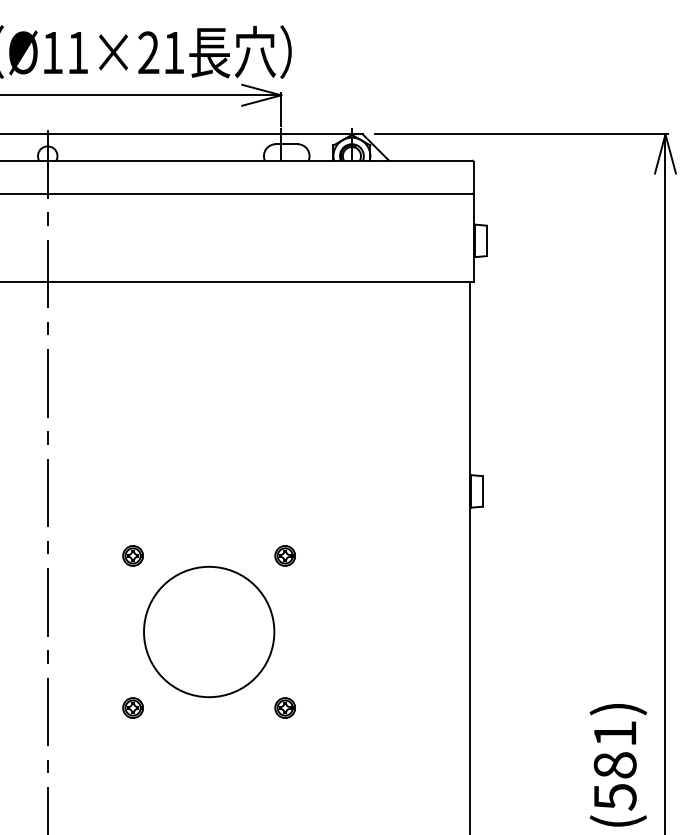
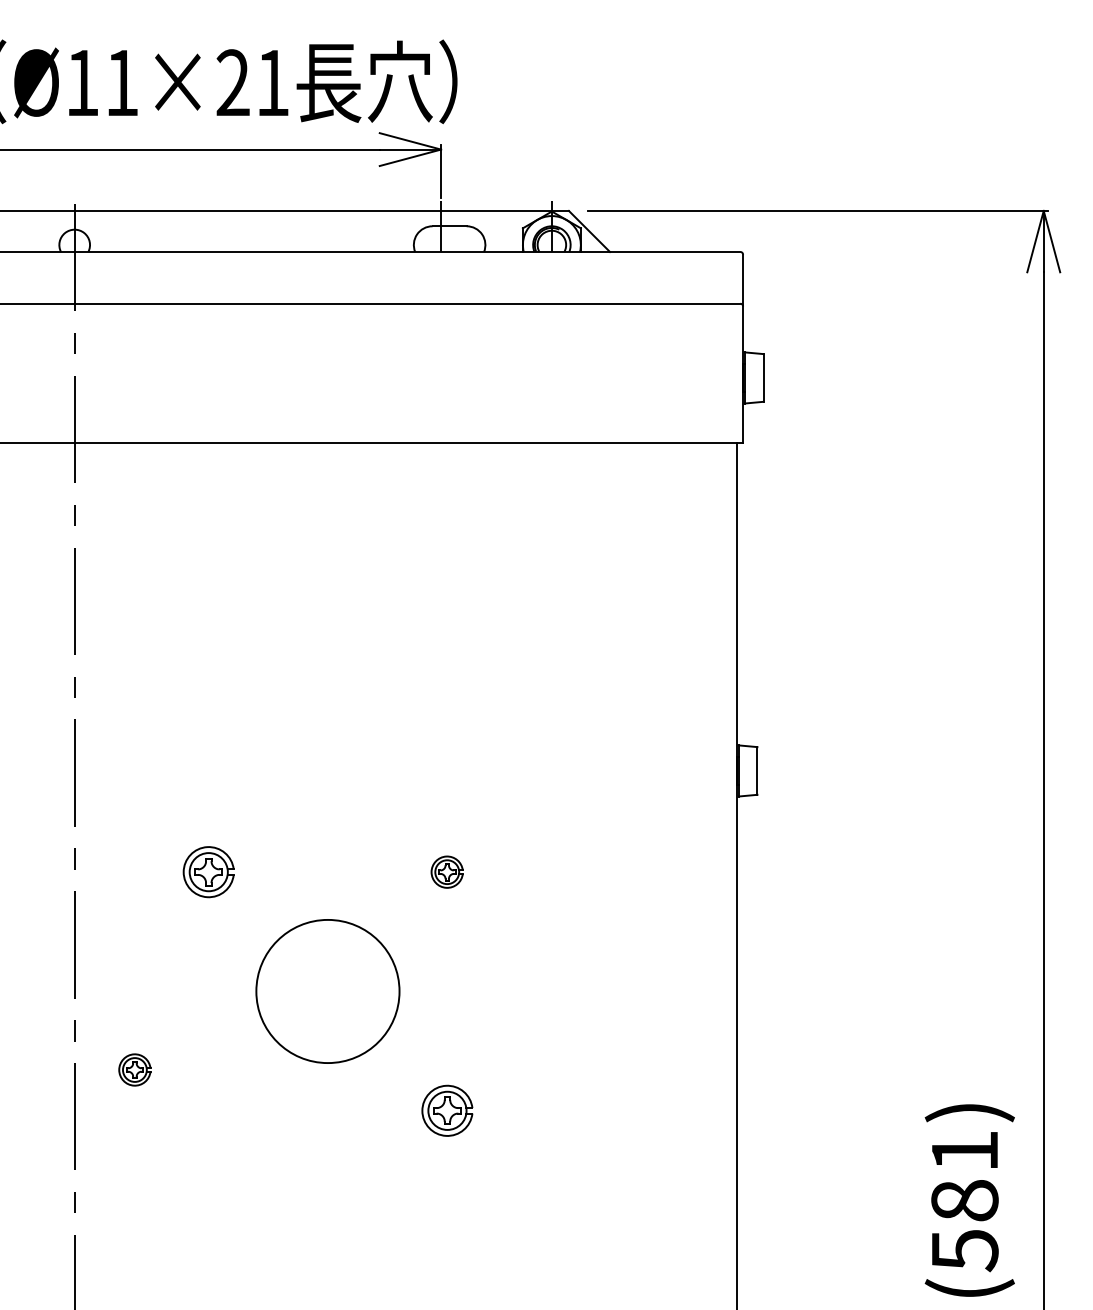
part: (132, 555) -> (207, 871), size x1.6
circle: (209, 631) -> (328, 990), size x0.7
part: (132, 707) -> (133, 1069), moved
part: (284, 707) -> (446, 1109), size x1.6

